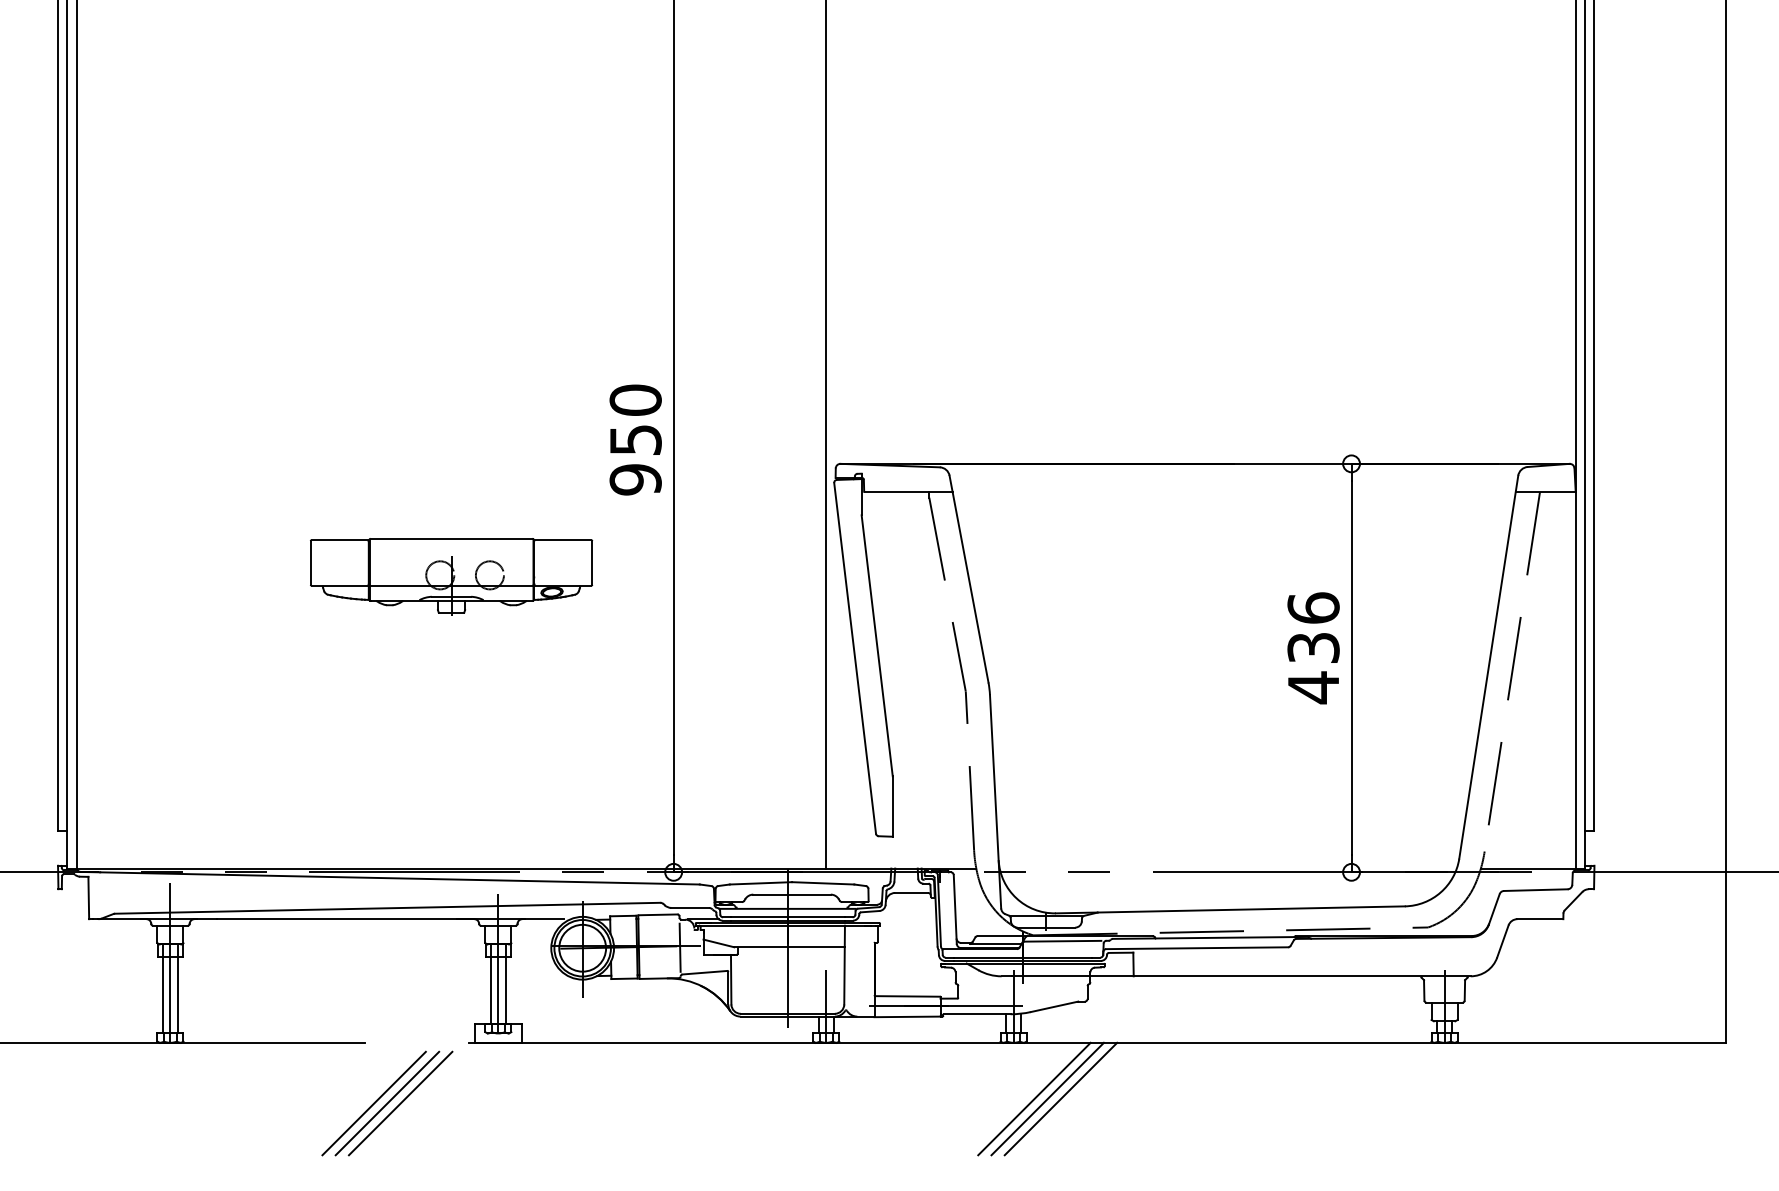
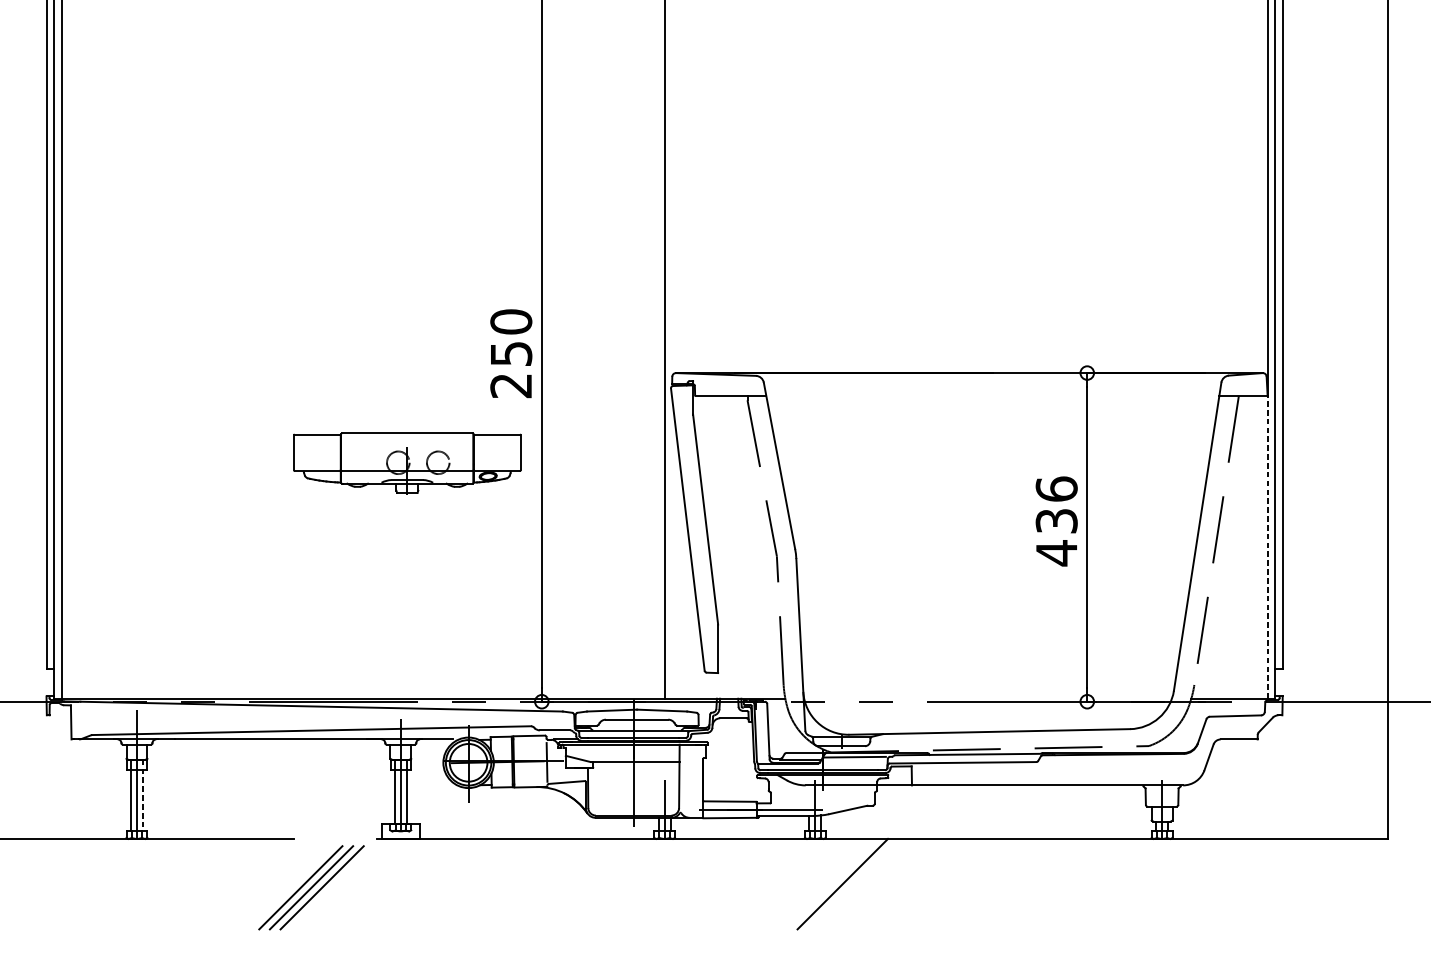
text: (635, 479) -> (511, 385), 950 -> 250
part: (451, 576) -> (407, 463), moved
line: (1575, 679) -> (1267, 546), solid -> dashed
line: (177, 989) -> (142, 796), solid -> dashed
line: (1034, 1098) -> (832, 883), removed
line: (1060, 1098) -> (853, 883), removed

